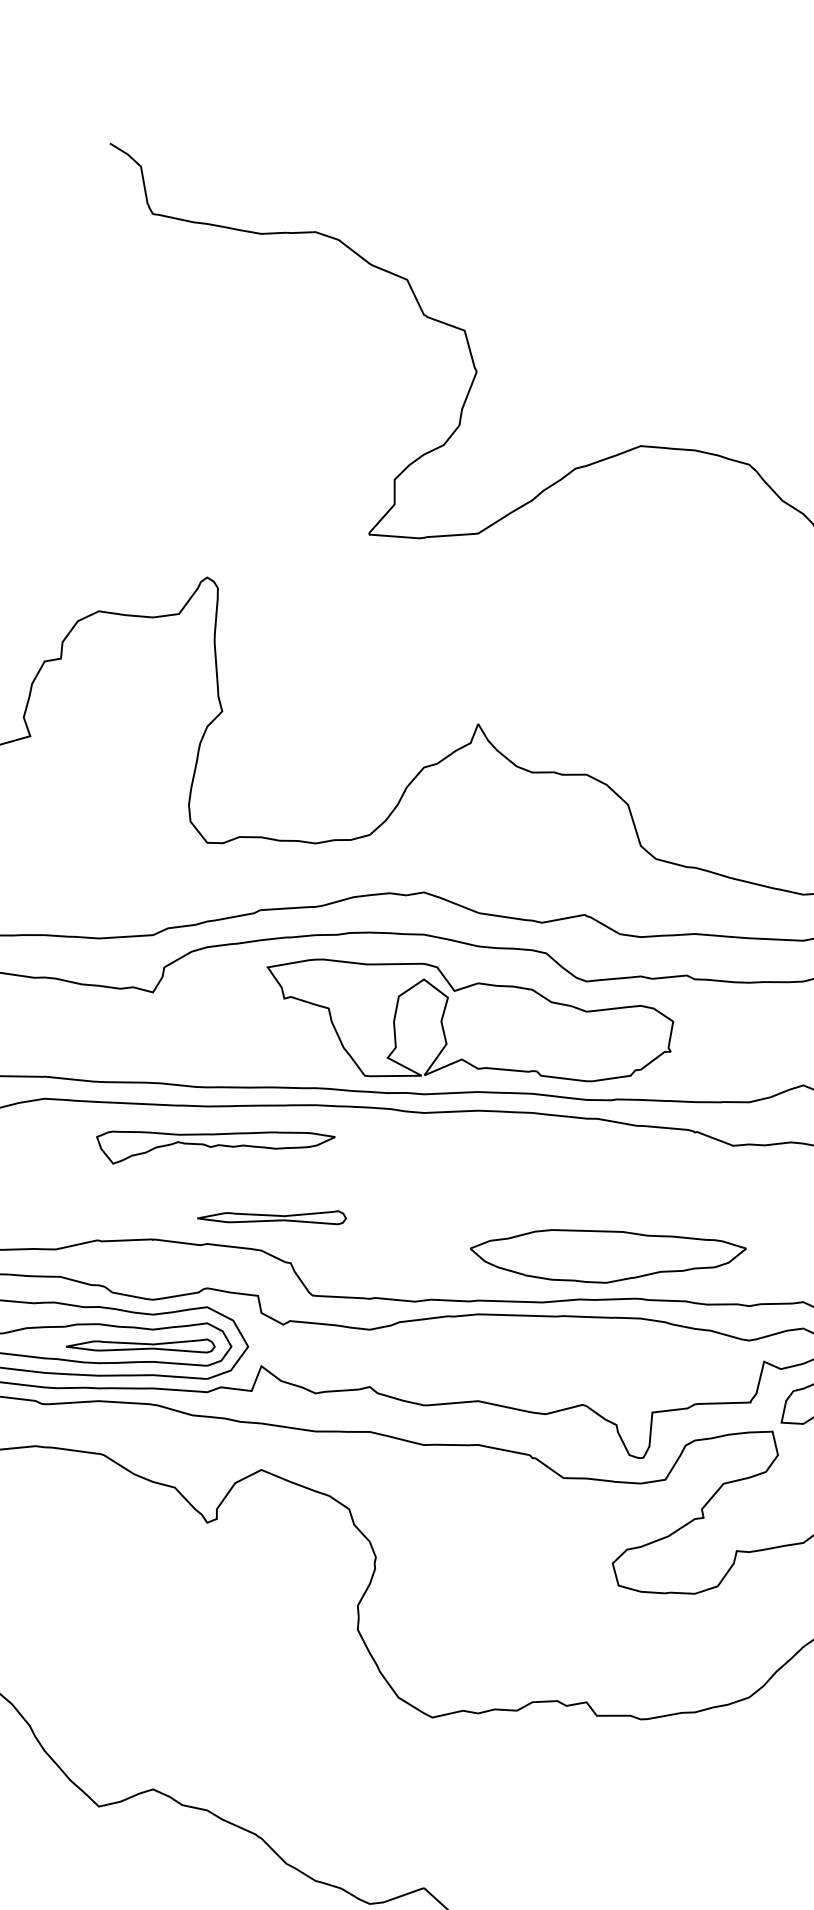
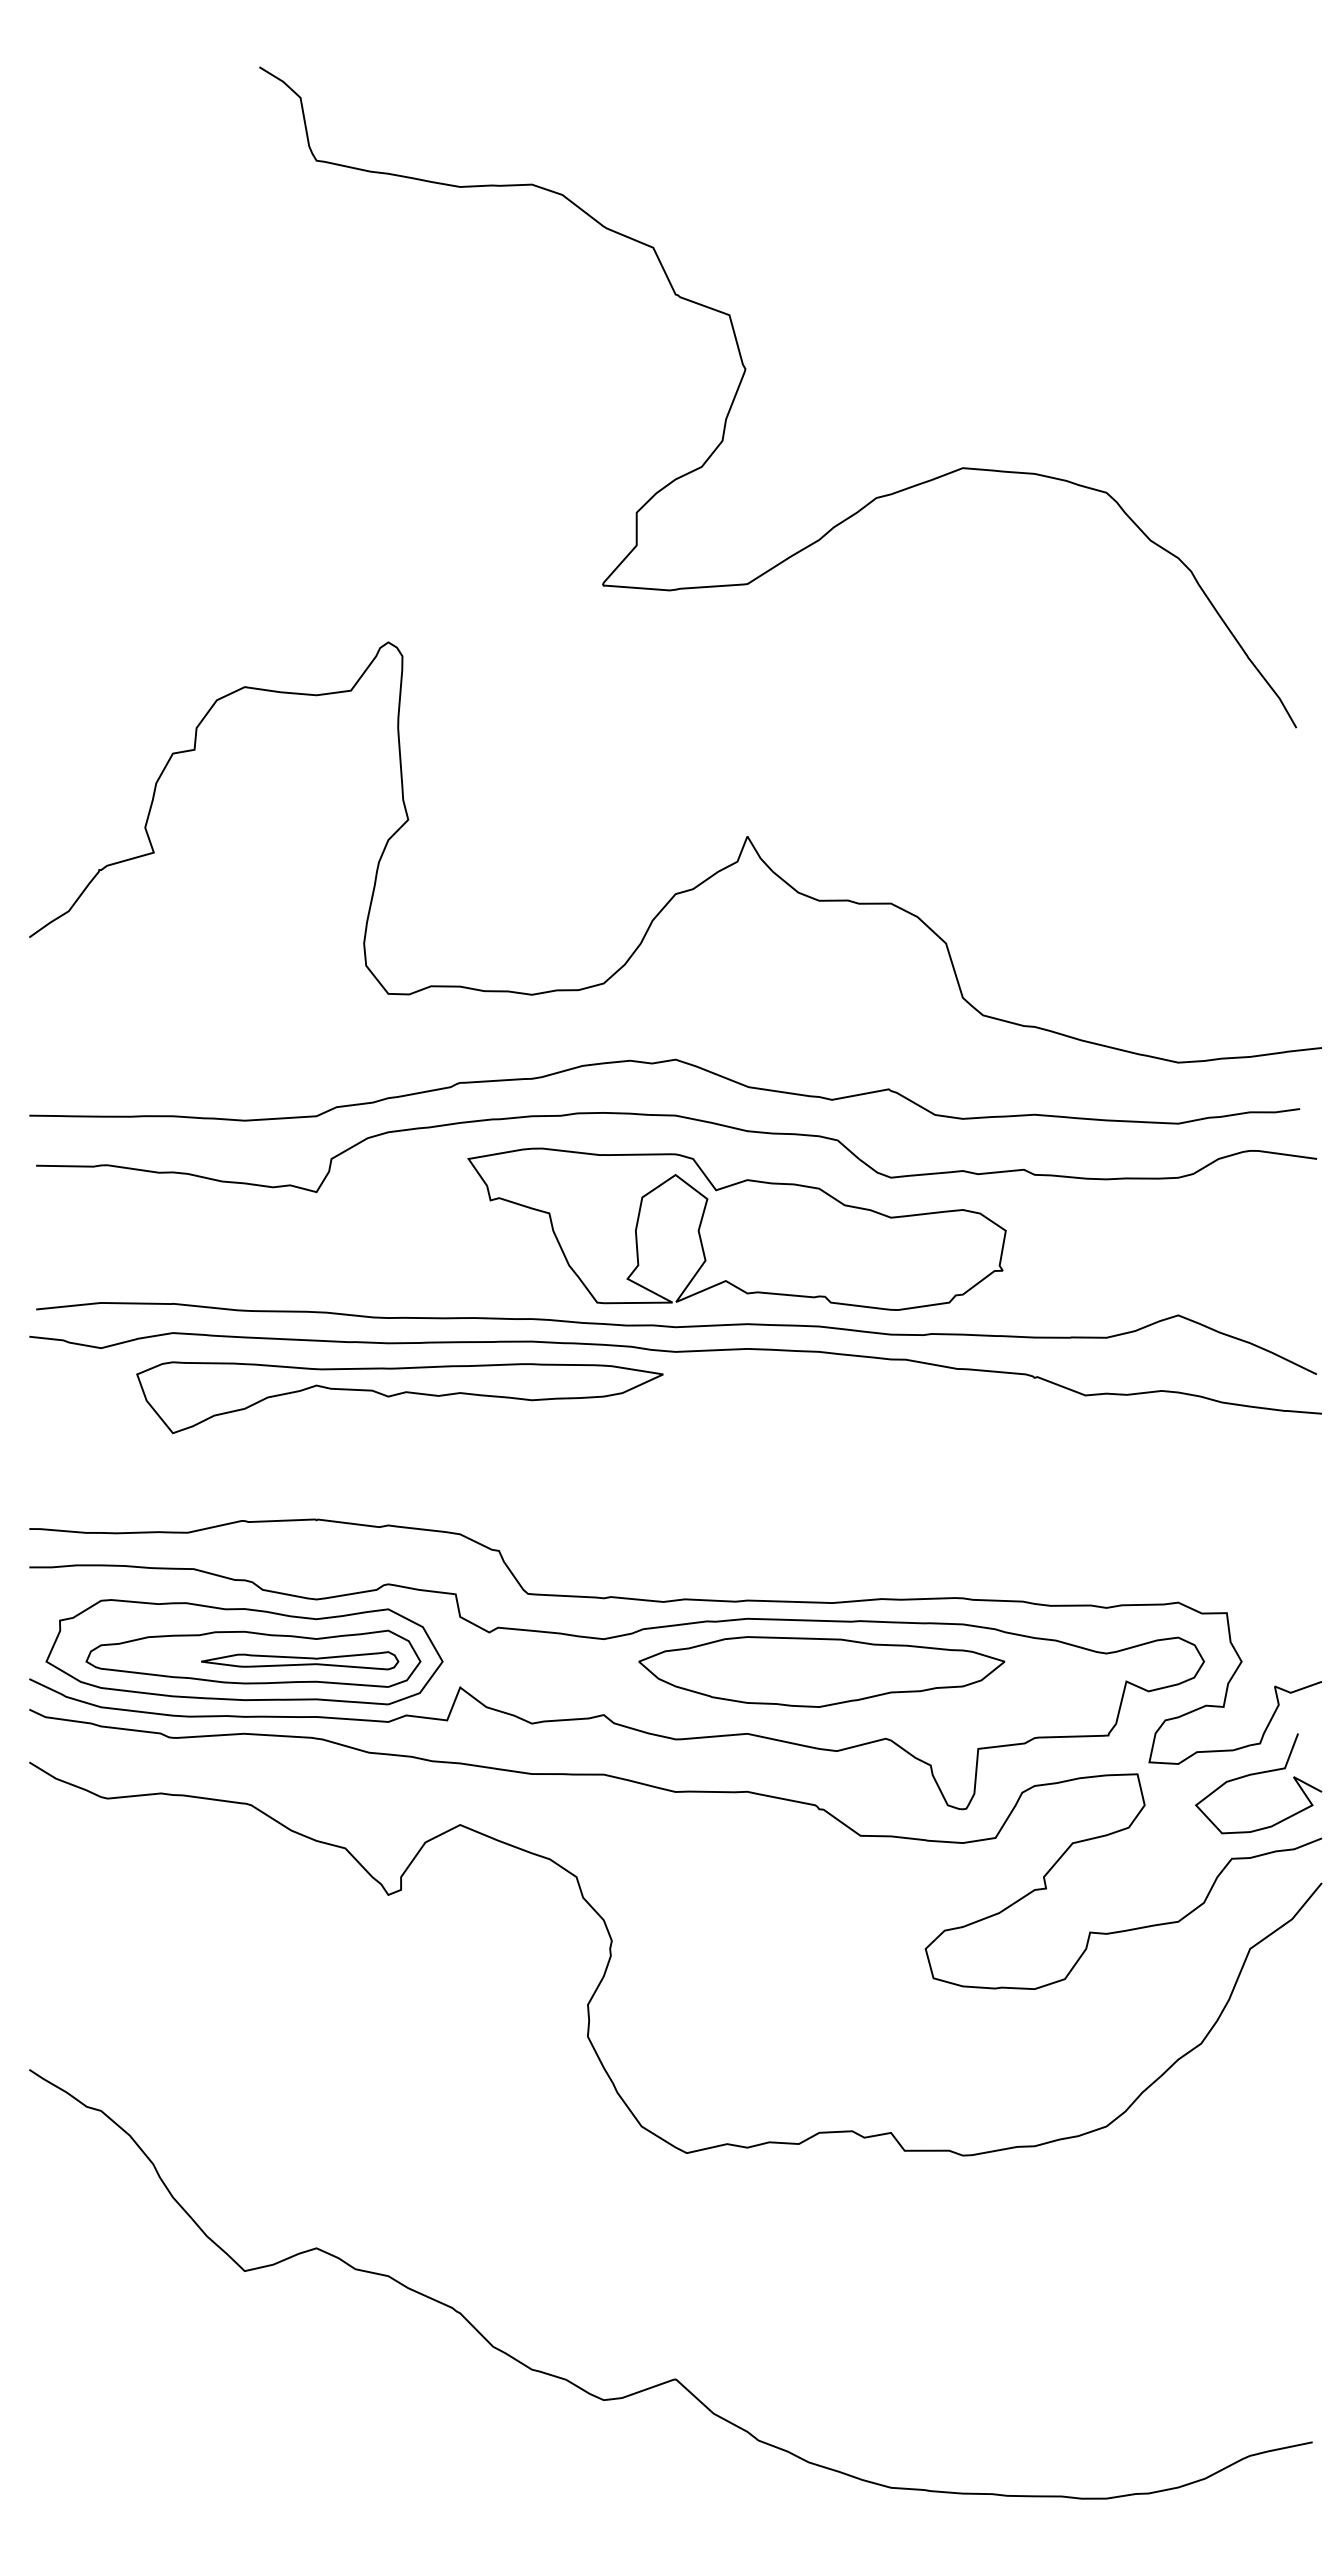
part: (215, 1147) -> (399, 1397), size x1.67
part: (272, 1217) -> (474, 1490), removed
part: (608, 1256) -> (821, 1671), moved

